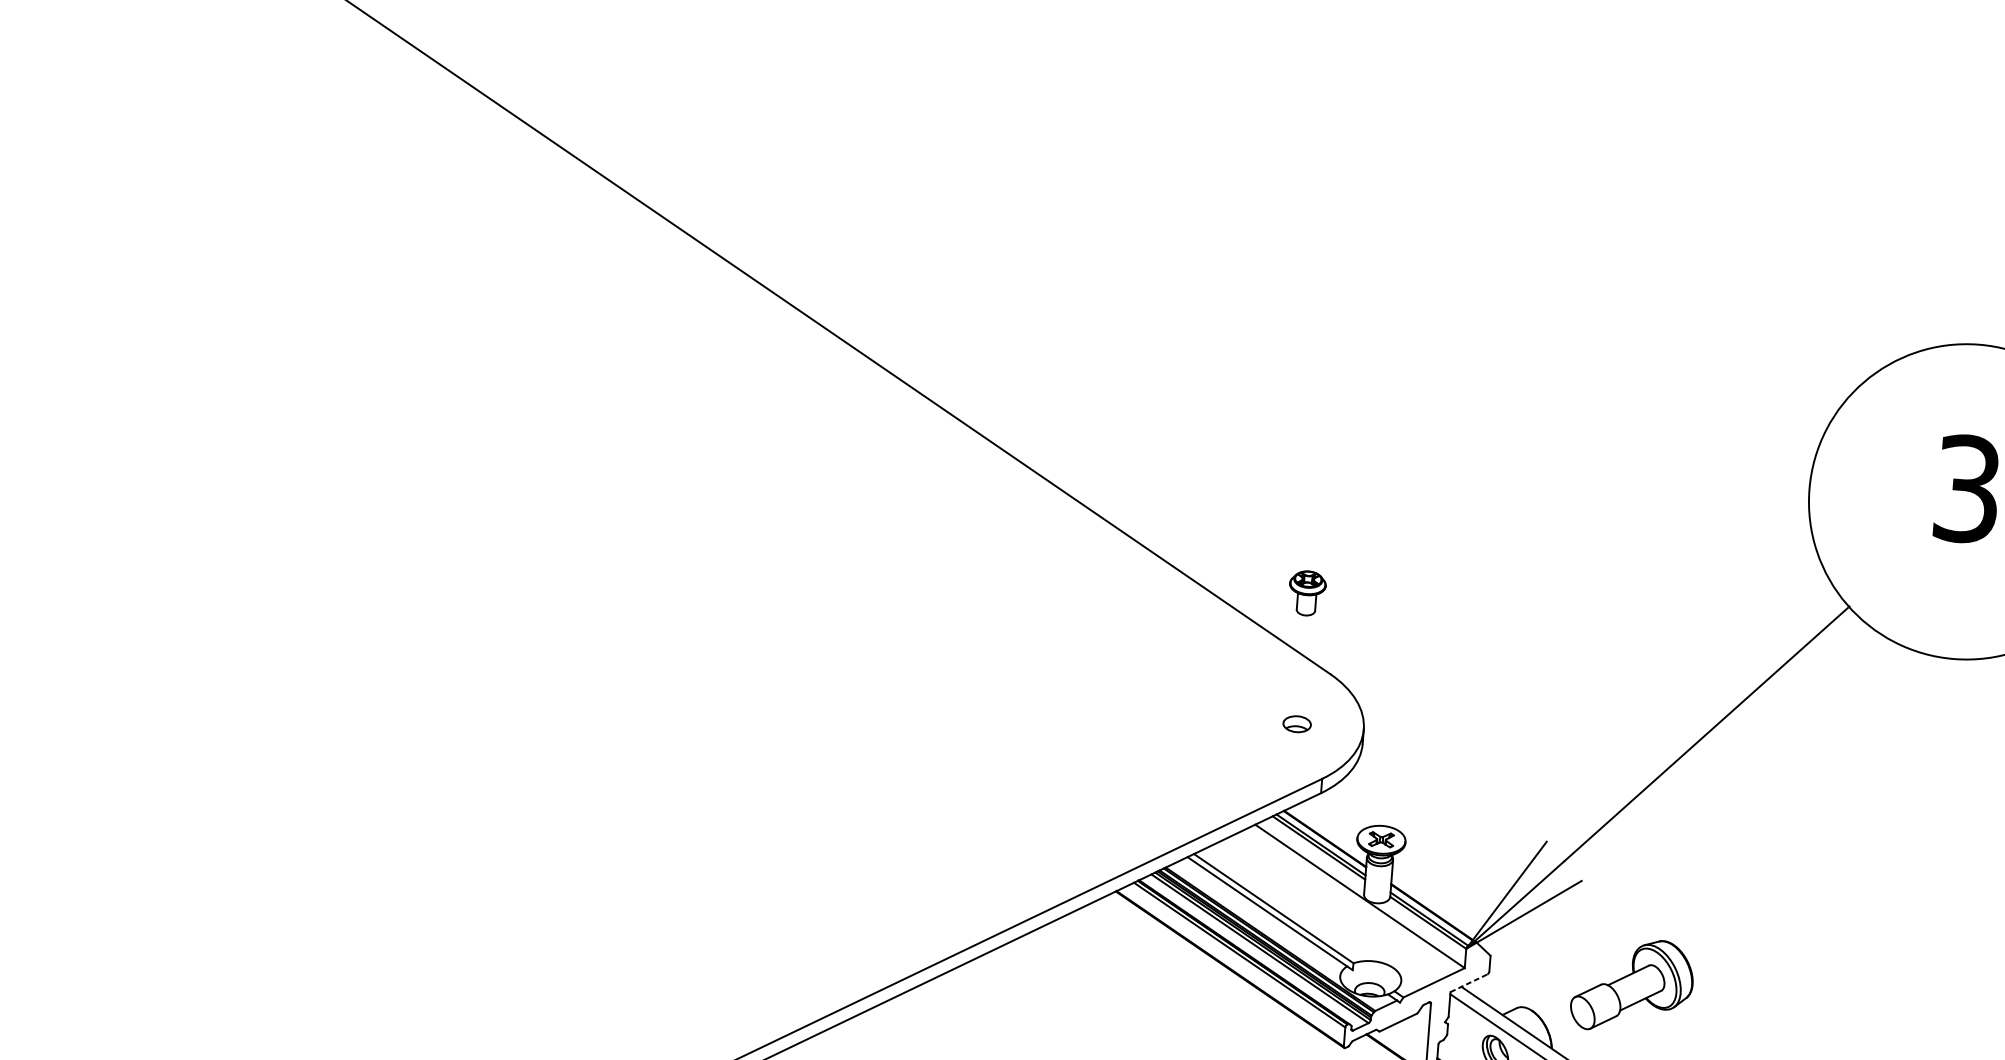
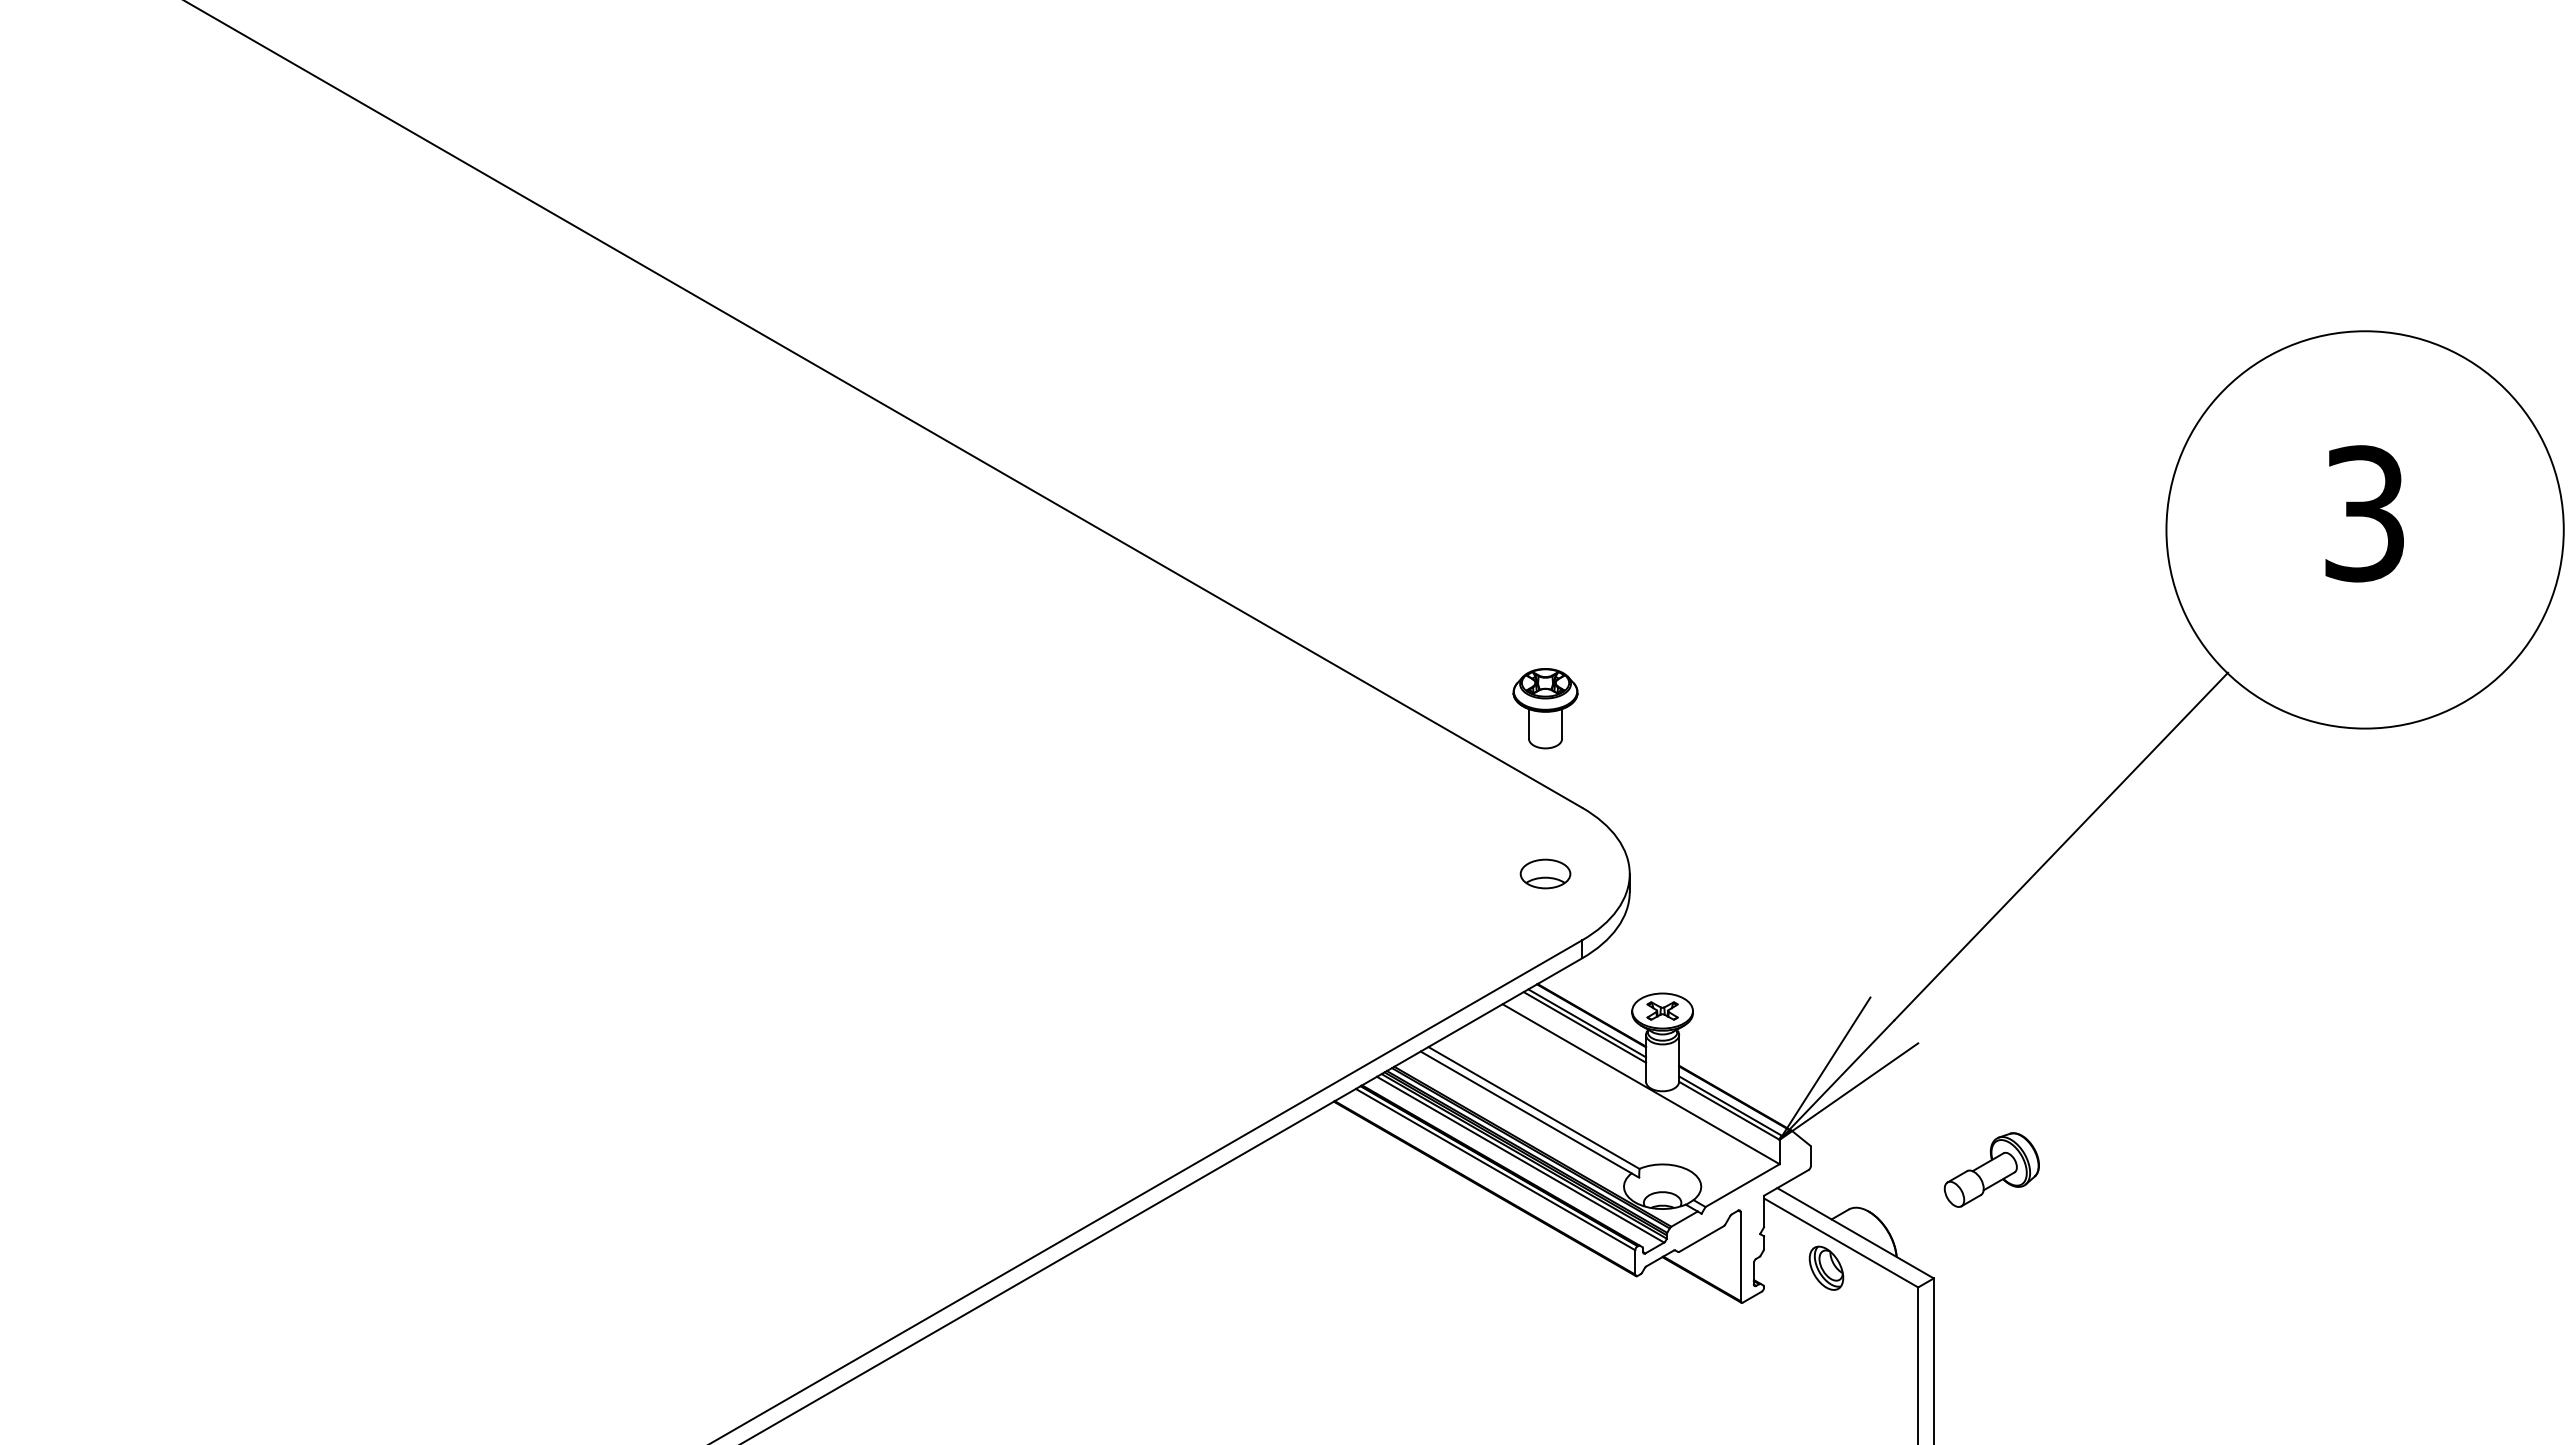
part: (1307, 593) -> (1545, 708), size x1.43
part: (1297, 723) -> (1545, 873), size x1.43
line: (1469, 983) -> (1786, 1182), dashed -> solid
part: (1632, 985) -> (1991, 1169), size x0.62

